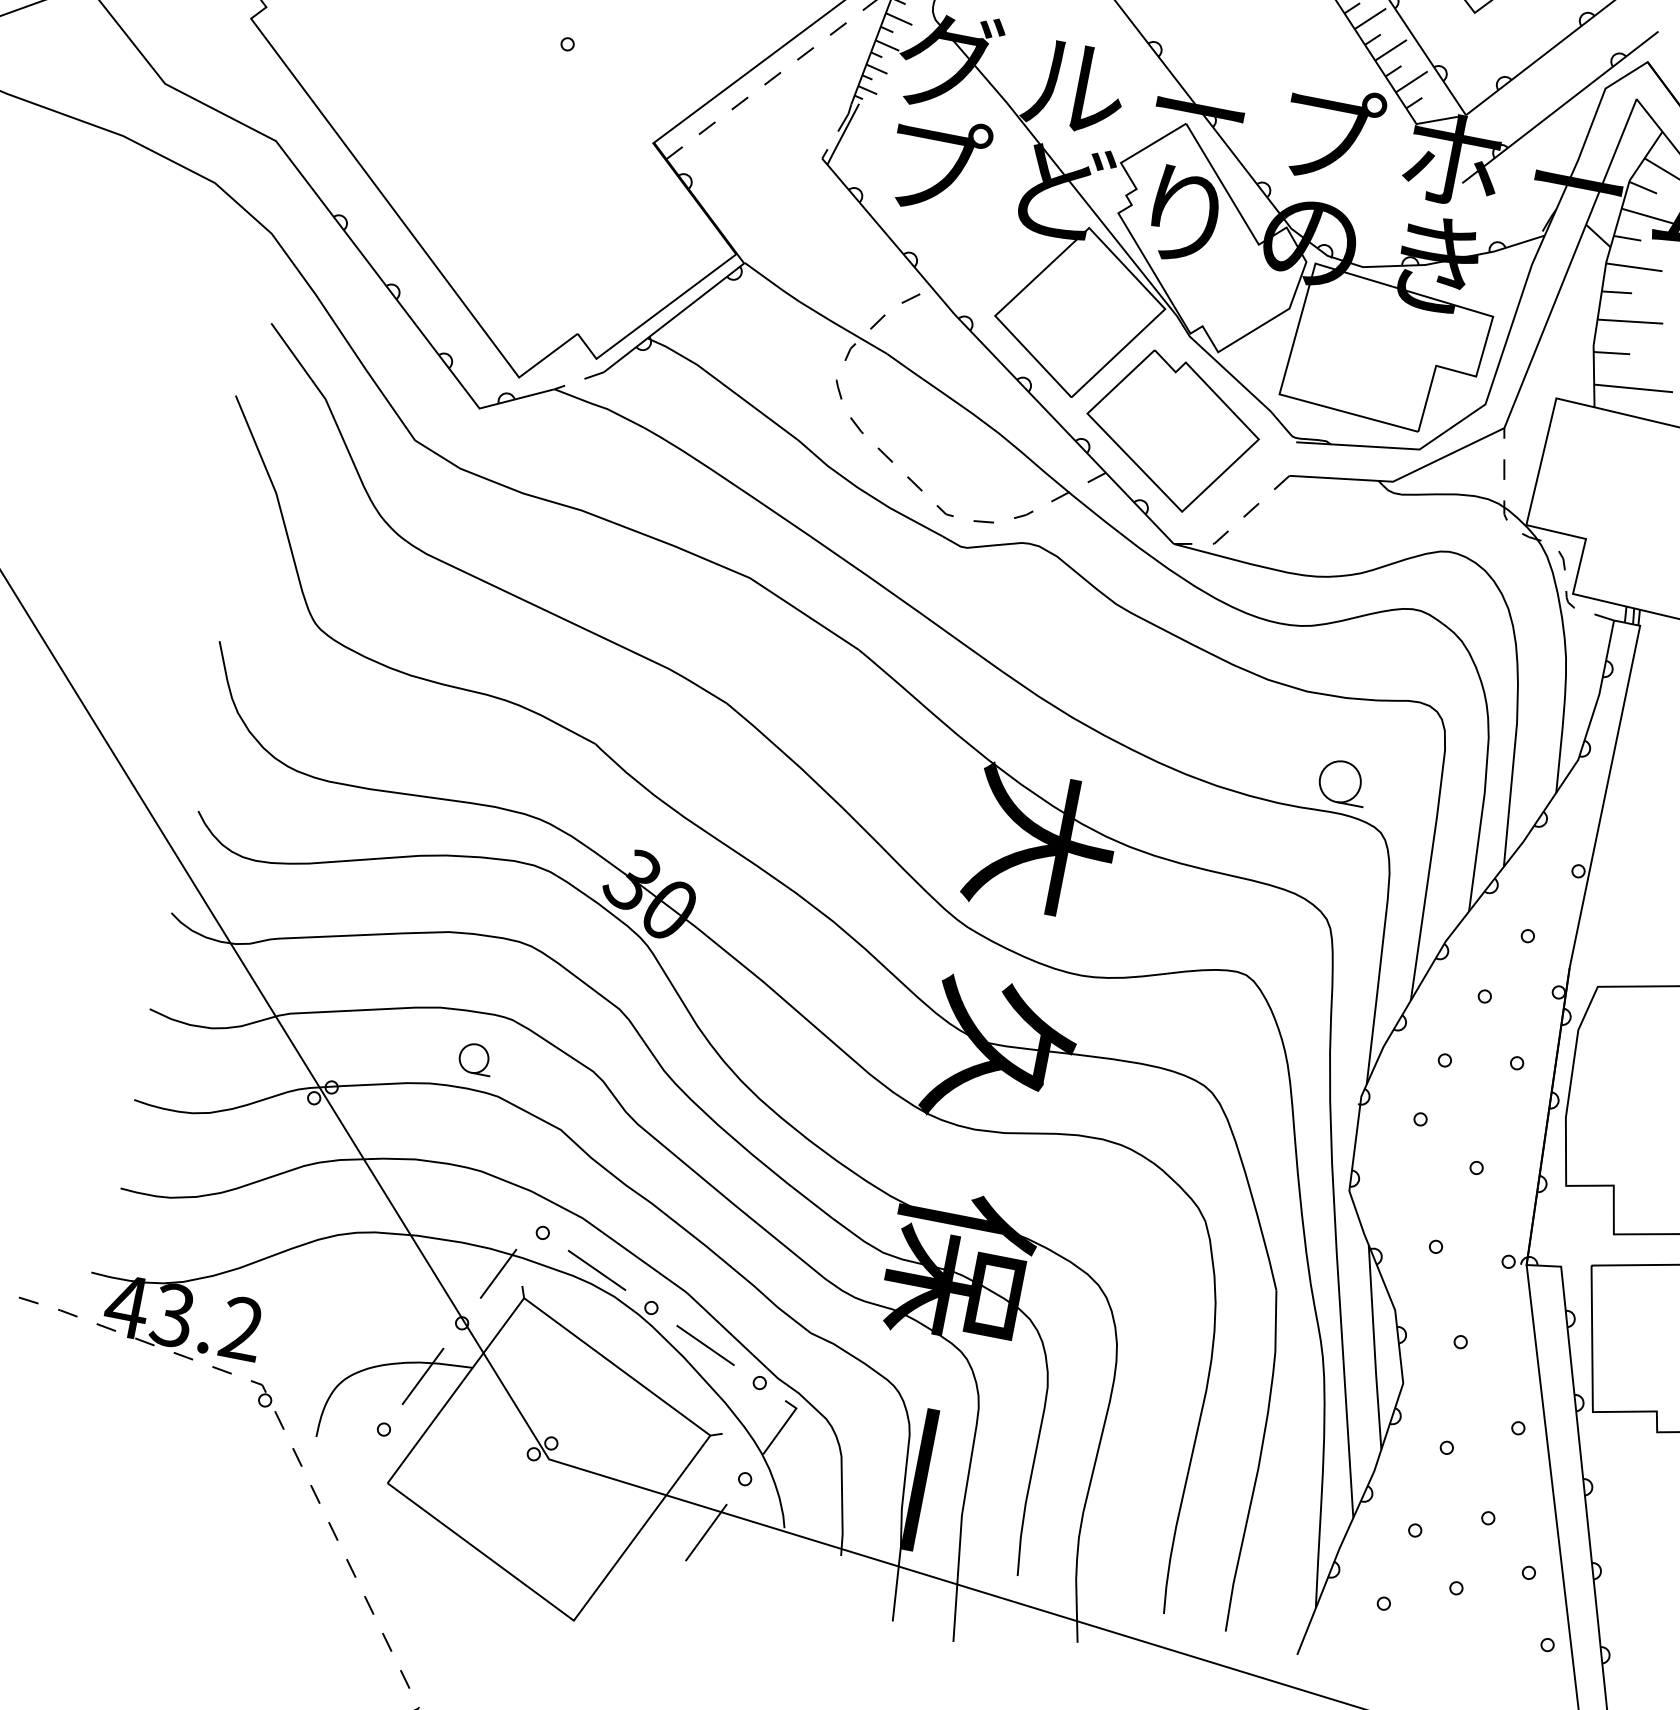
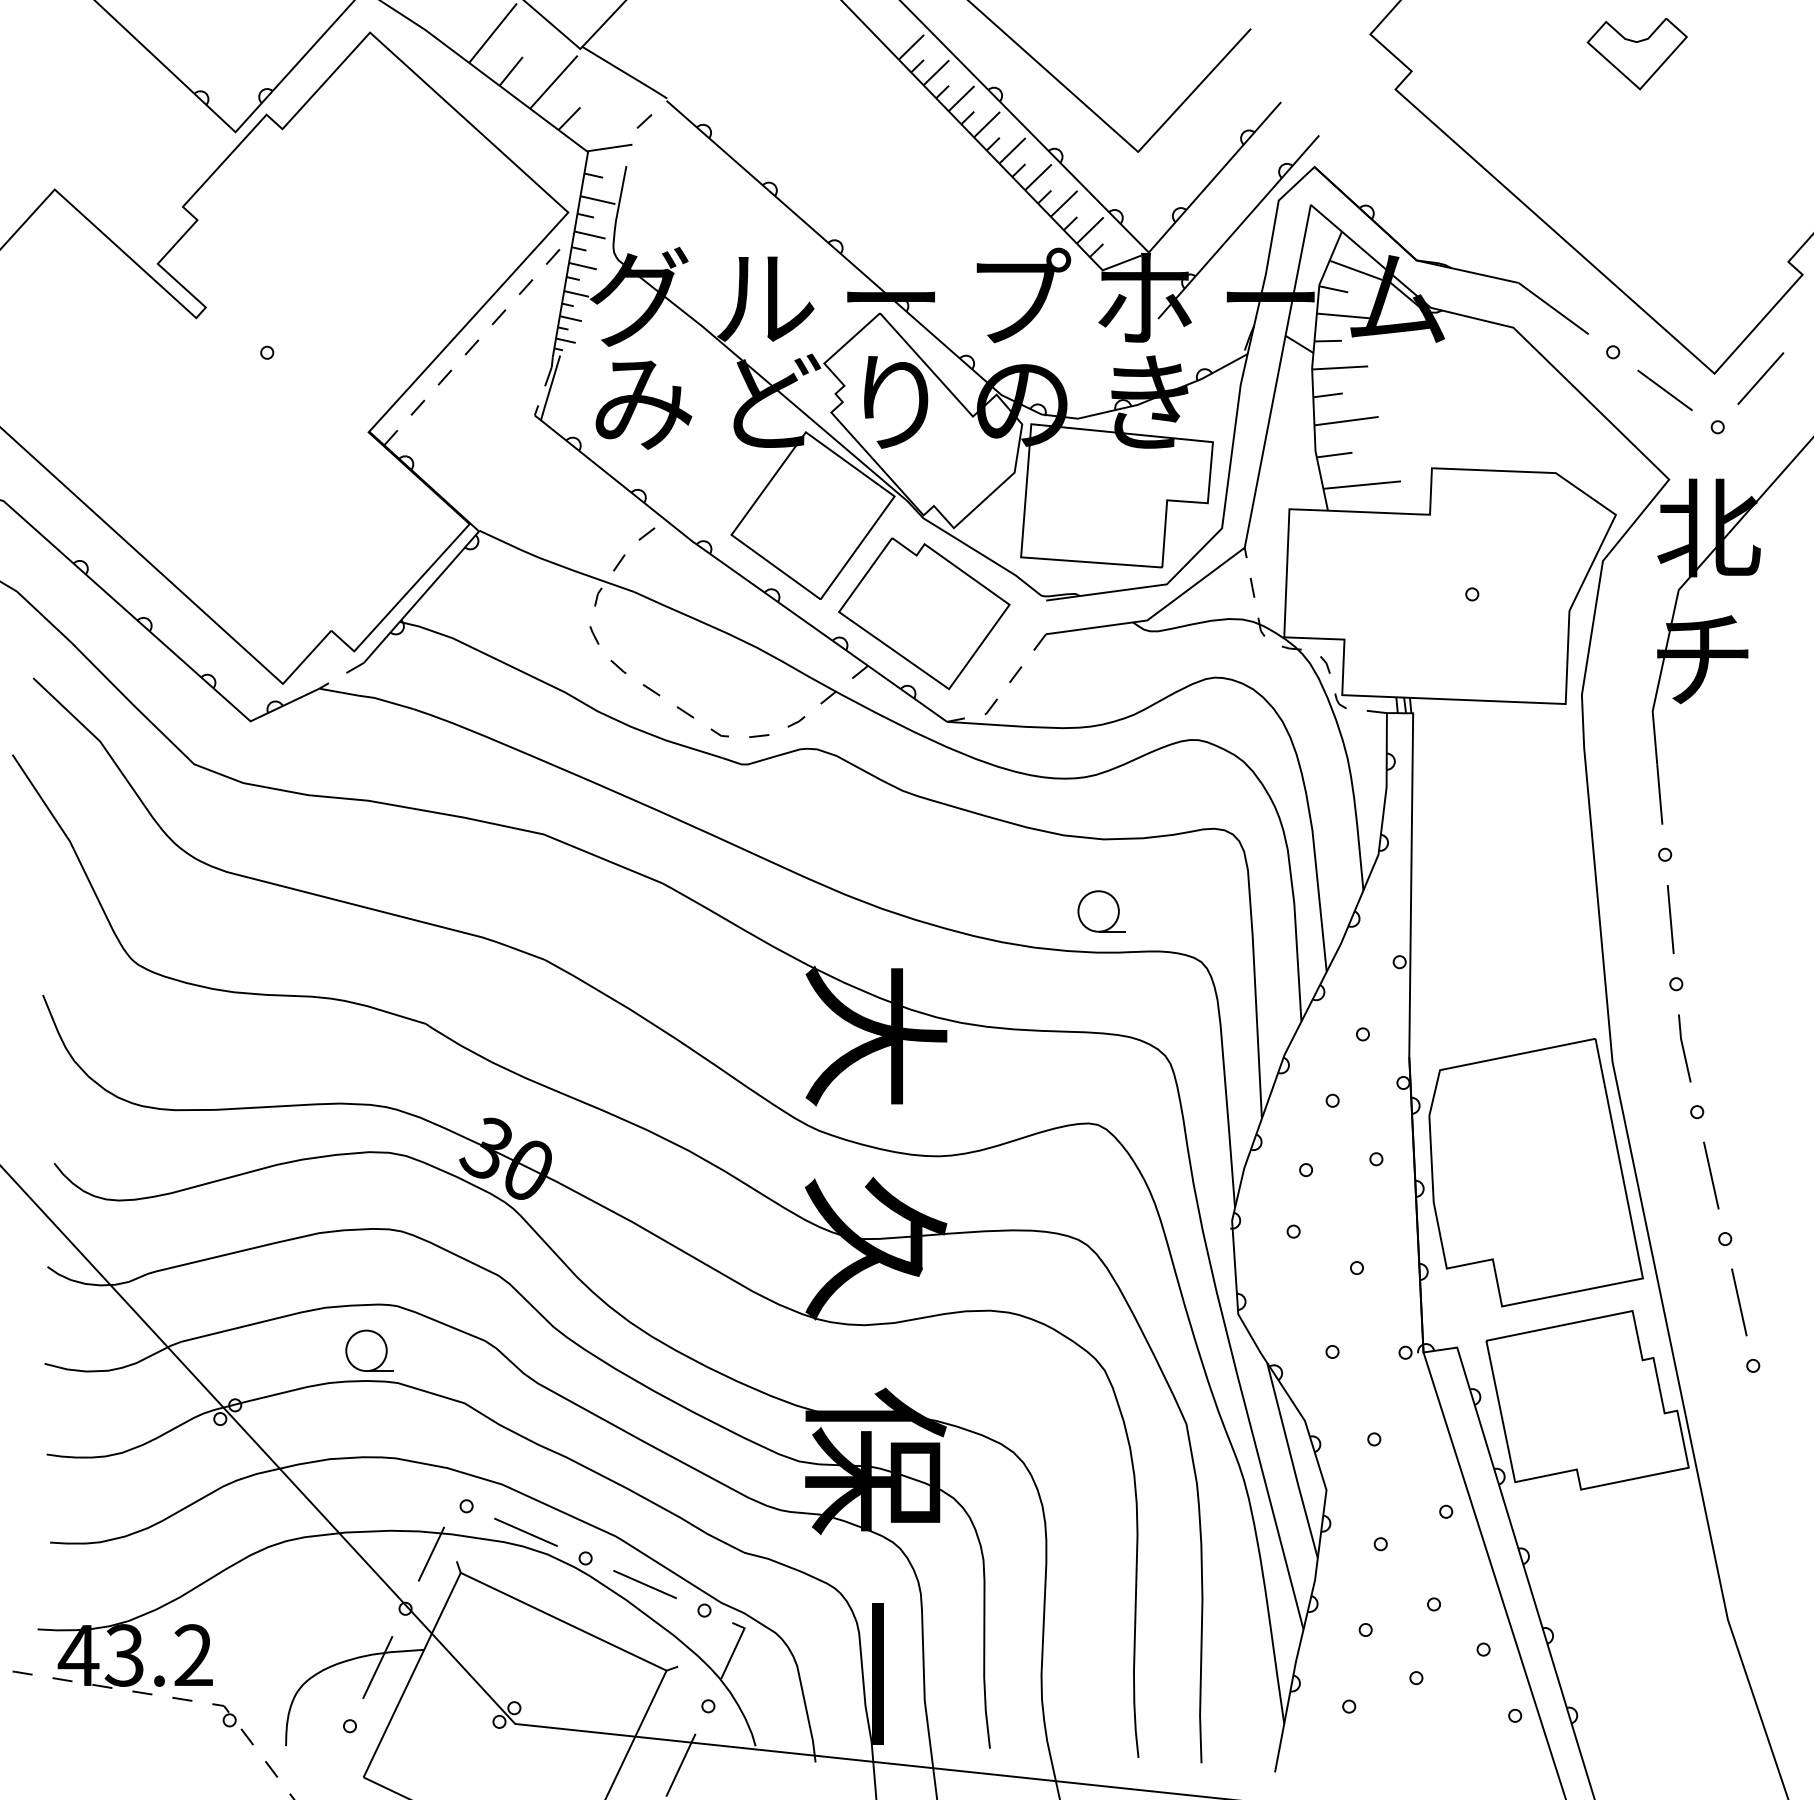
text: (935, 165) -> (645, 400), プ -> み
part: (1343, 782) -> (1101, 911), moved
part: (476, 1058) -> (369, 1350), size x1.43

